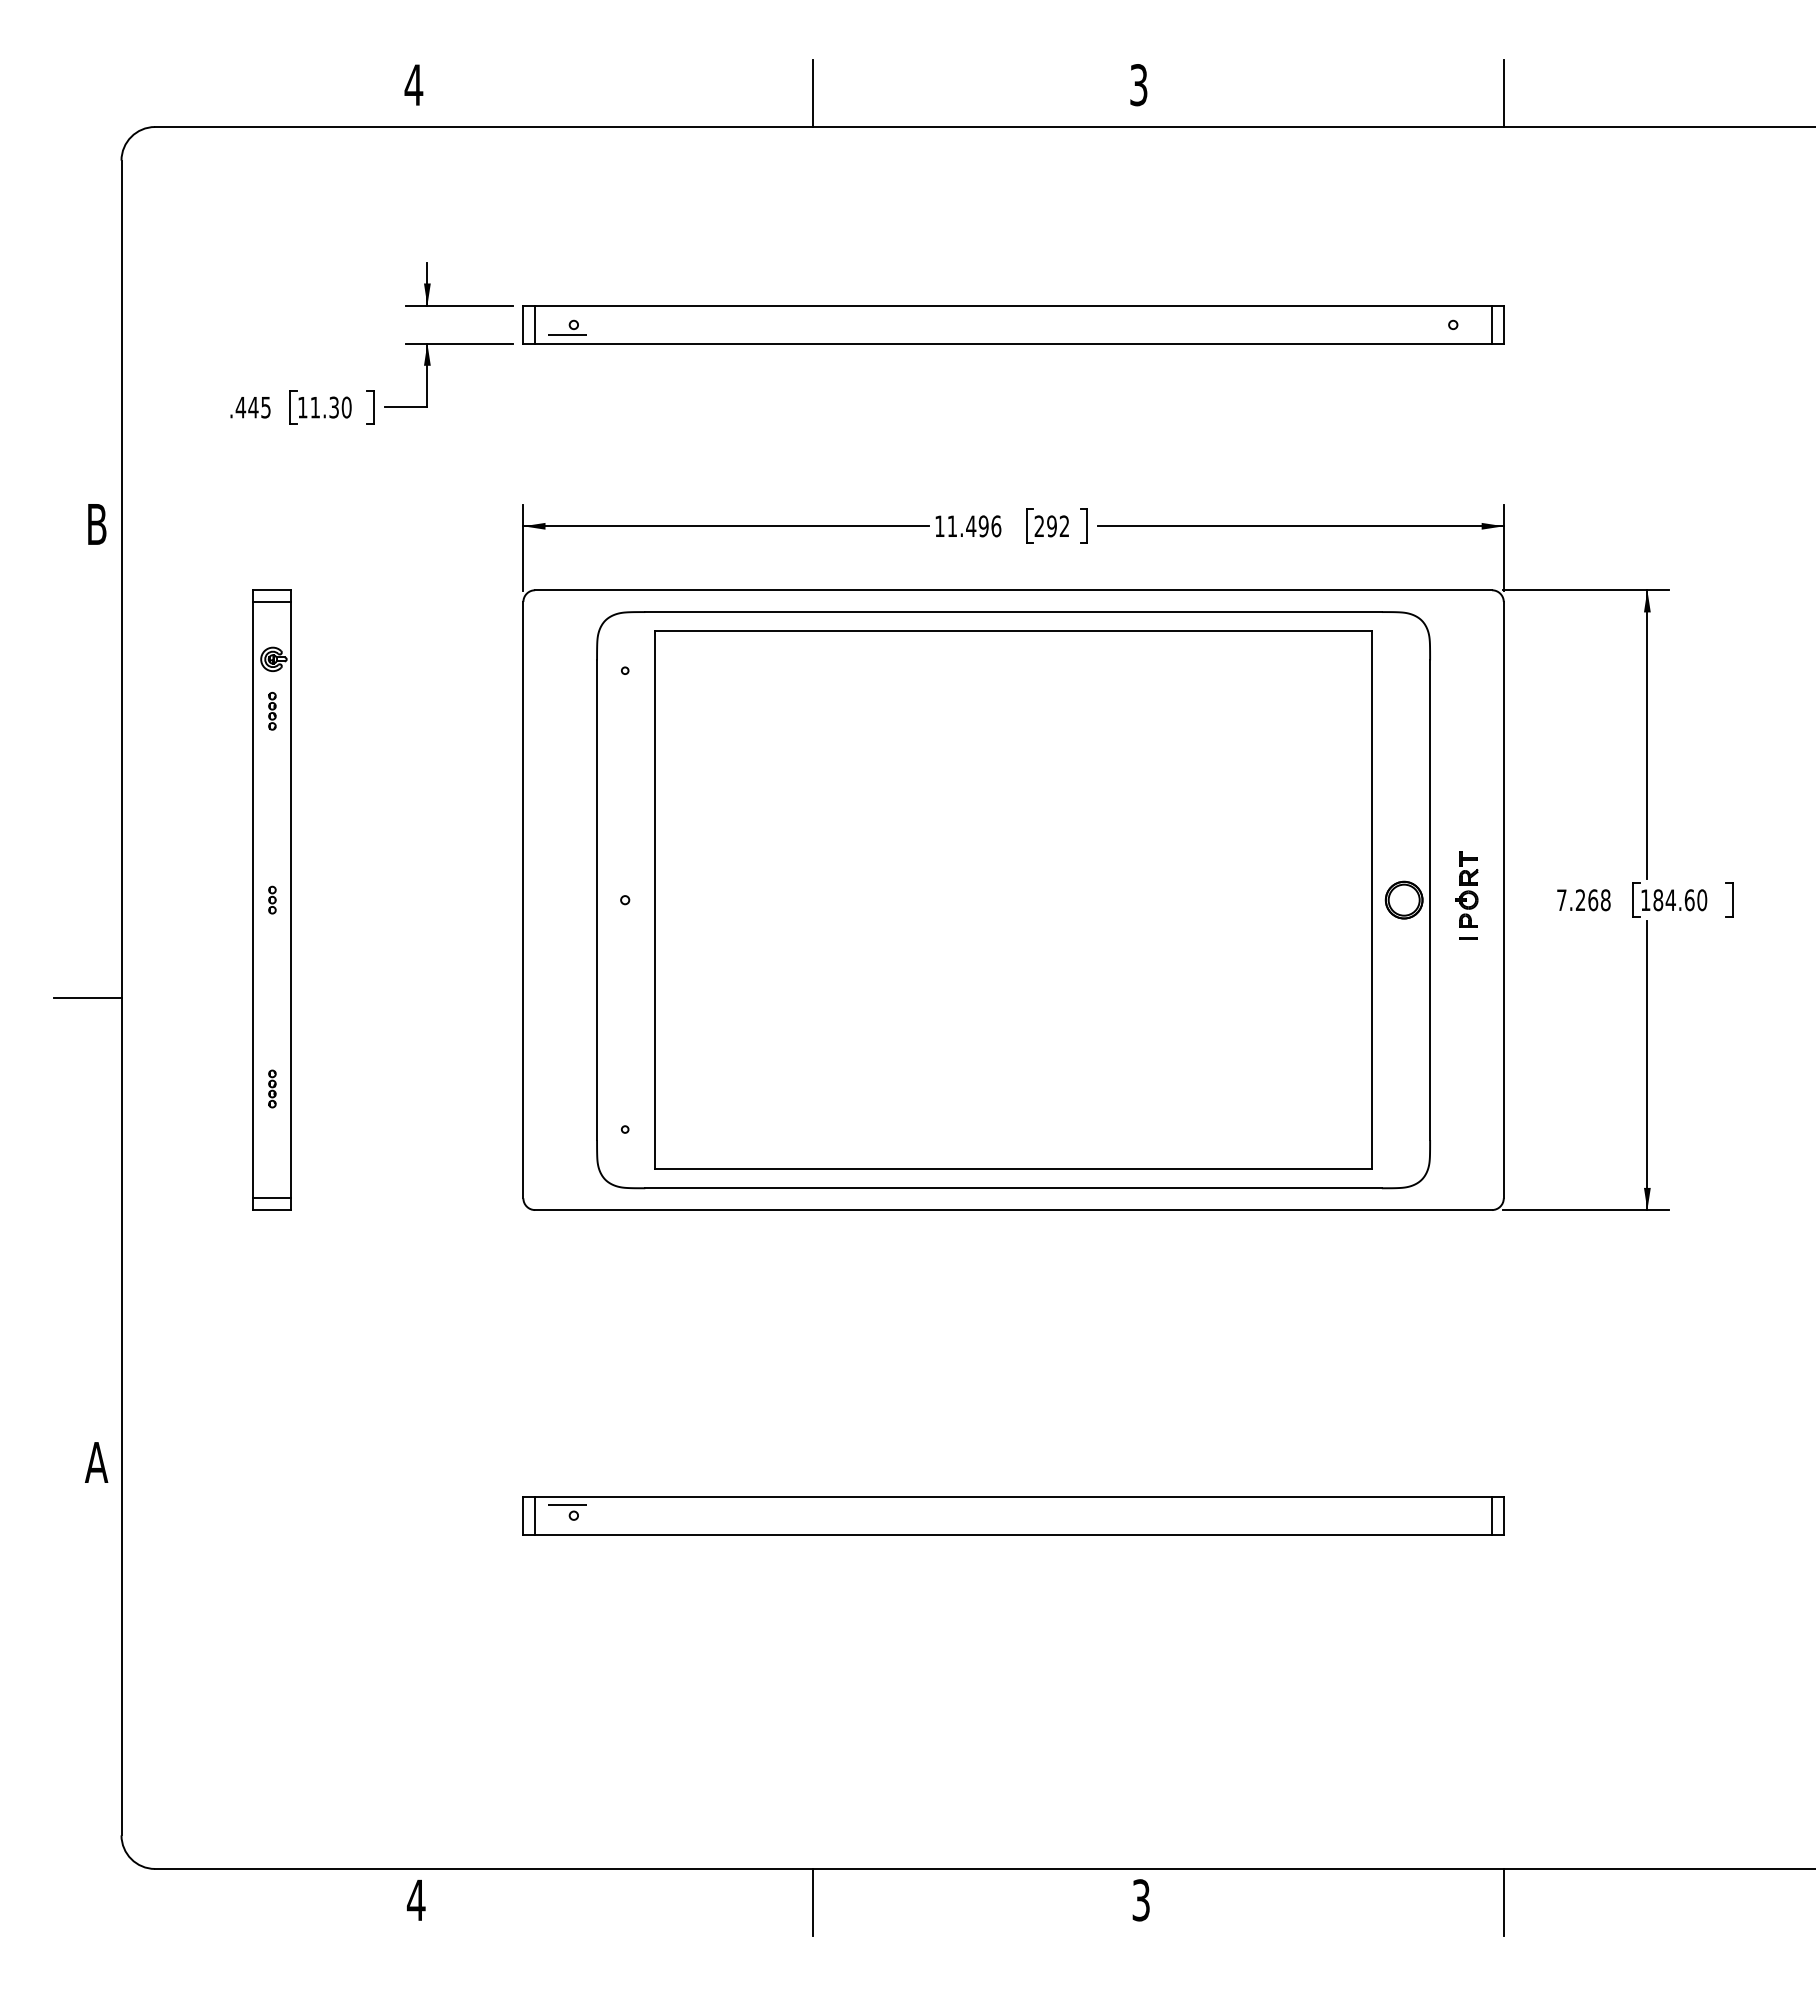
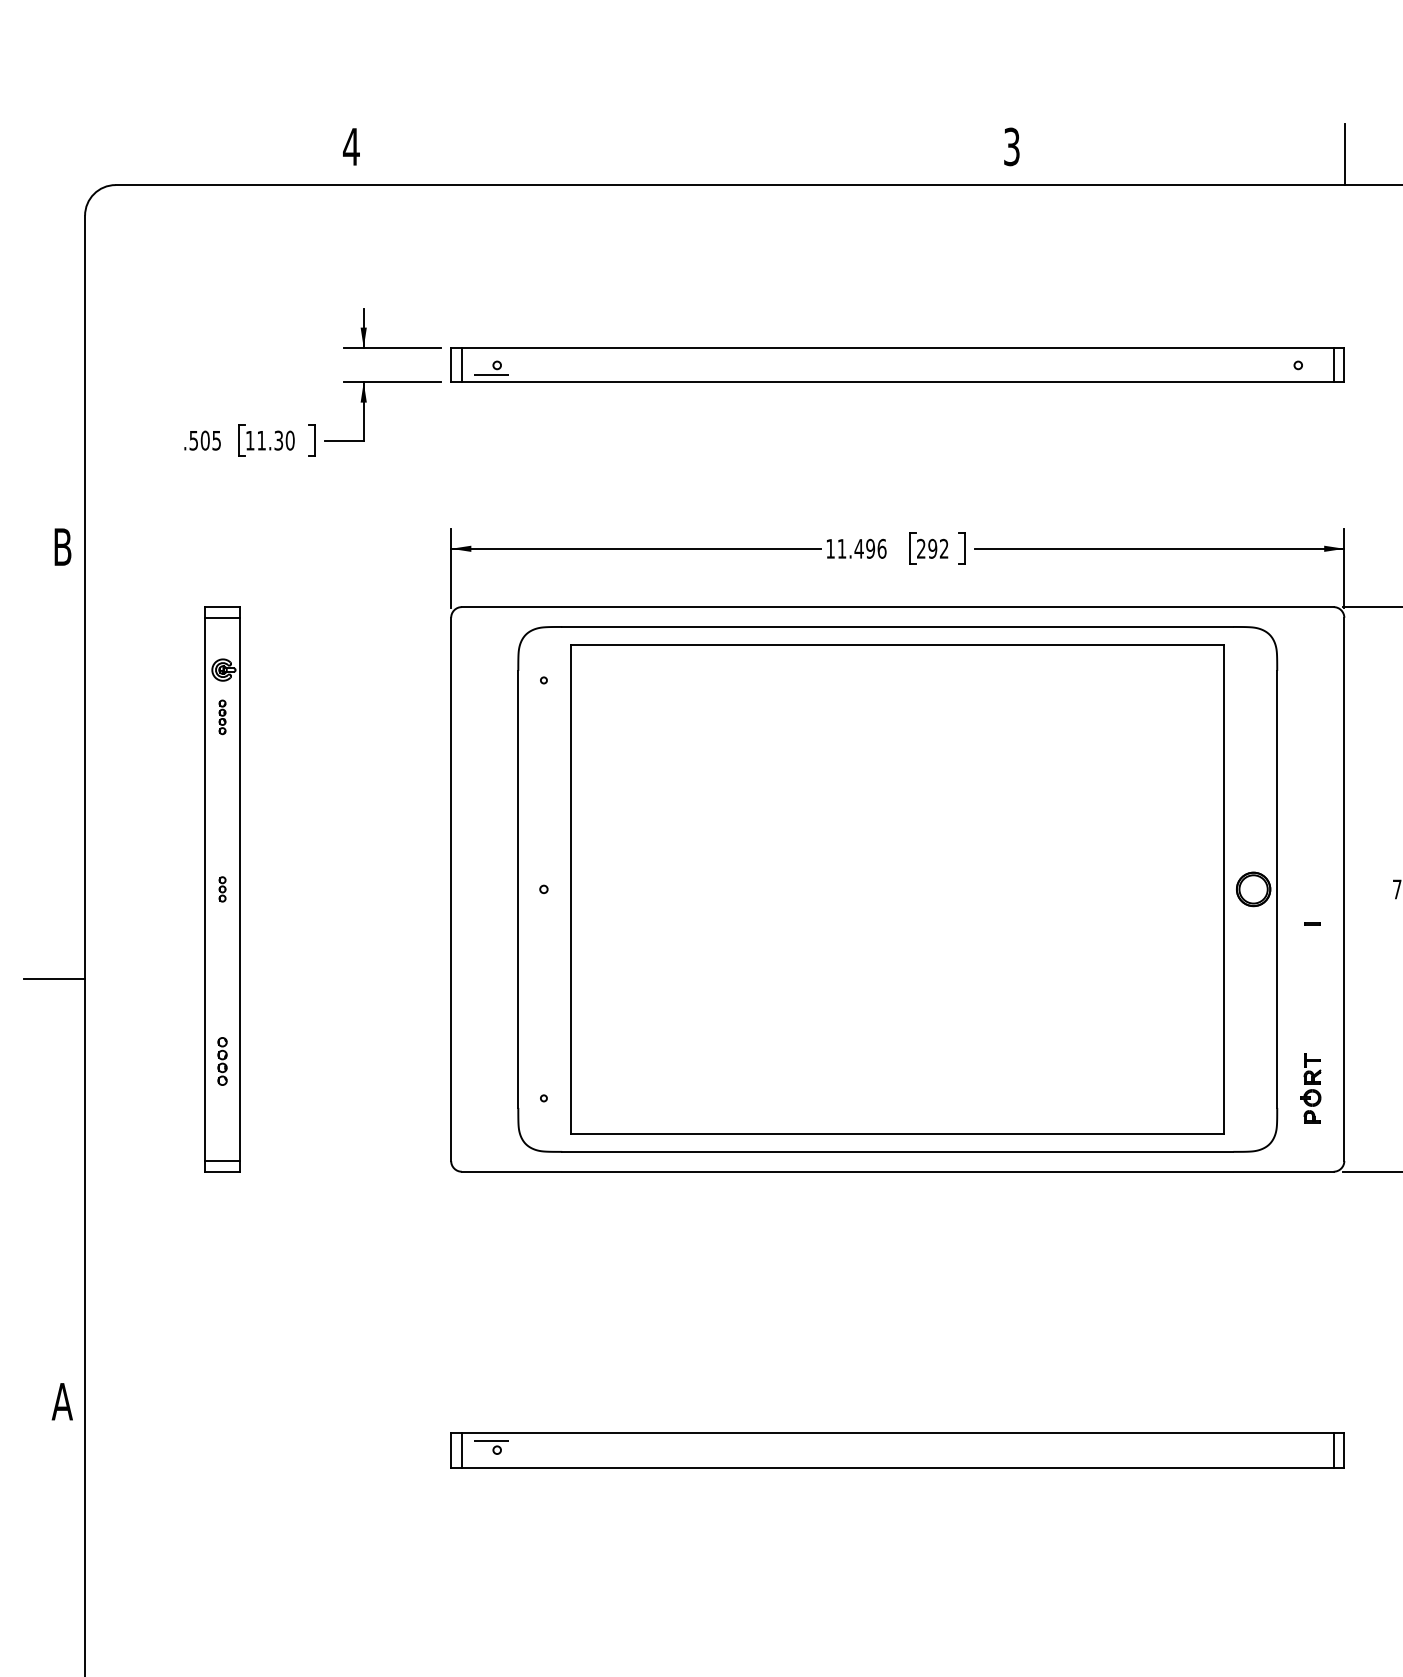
line: (812, 93) -> (714, 154), removed
text: (246, 407) -> (198, 440), .445 -> .505
part: (1466, 889) -> (1310, 1088), moved
part: (272, 1088) -> (222, 1060), size x1.4

